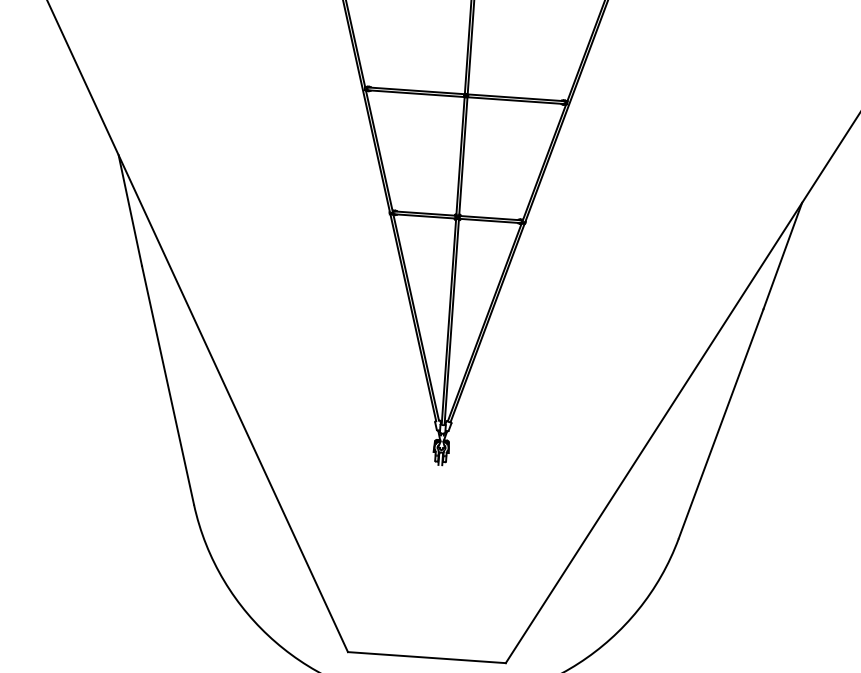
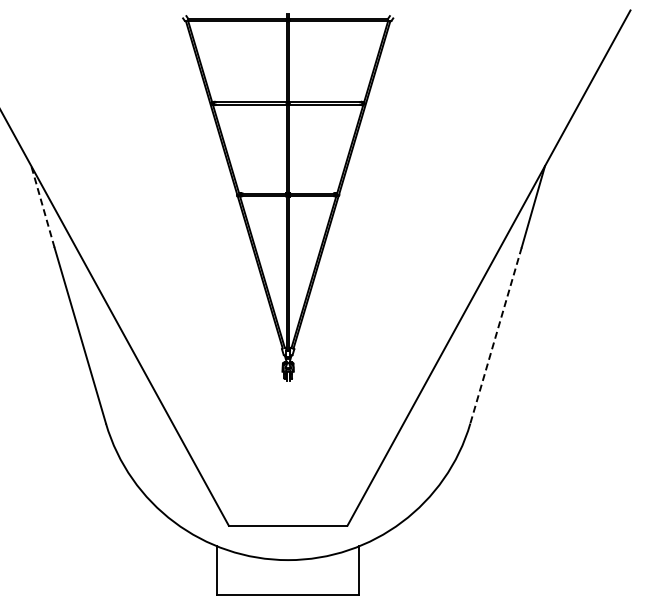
line: (129, 209) -> (42, 206), solid -> dashed
line: (721, 423) -> (496, 335), solid -> dashed

